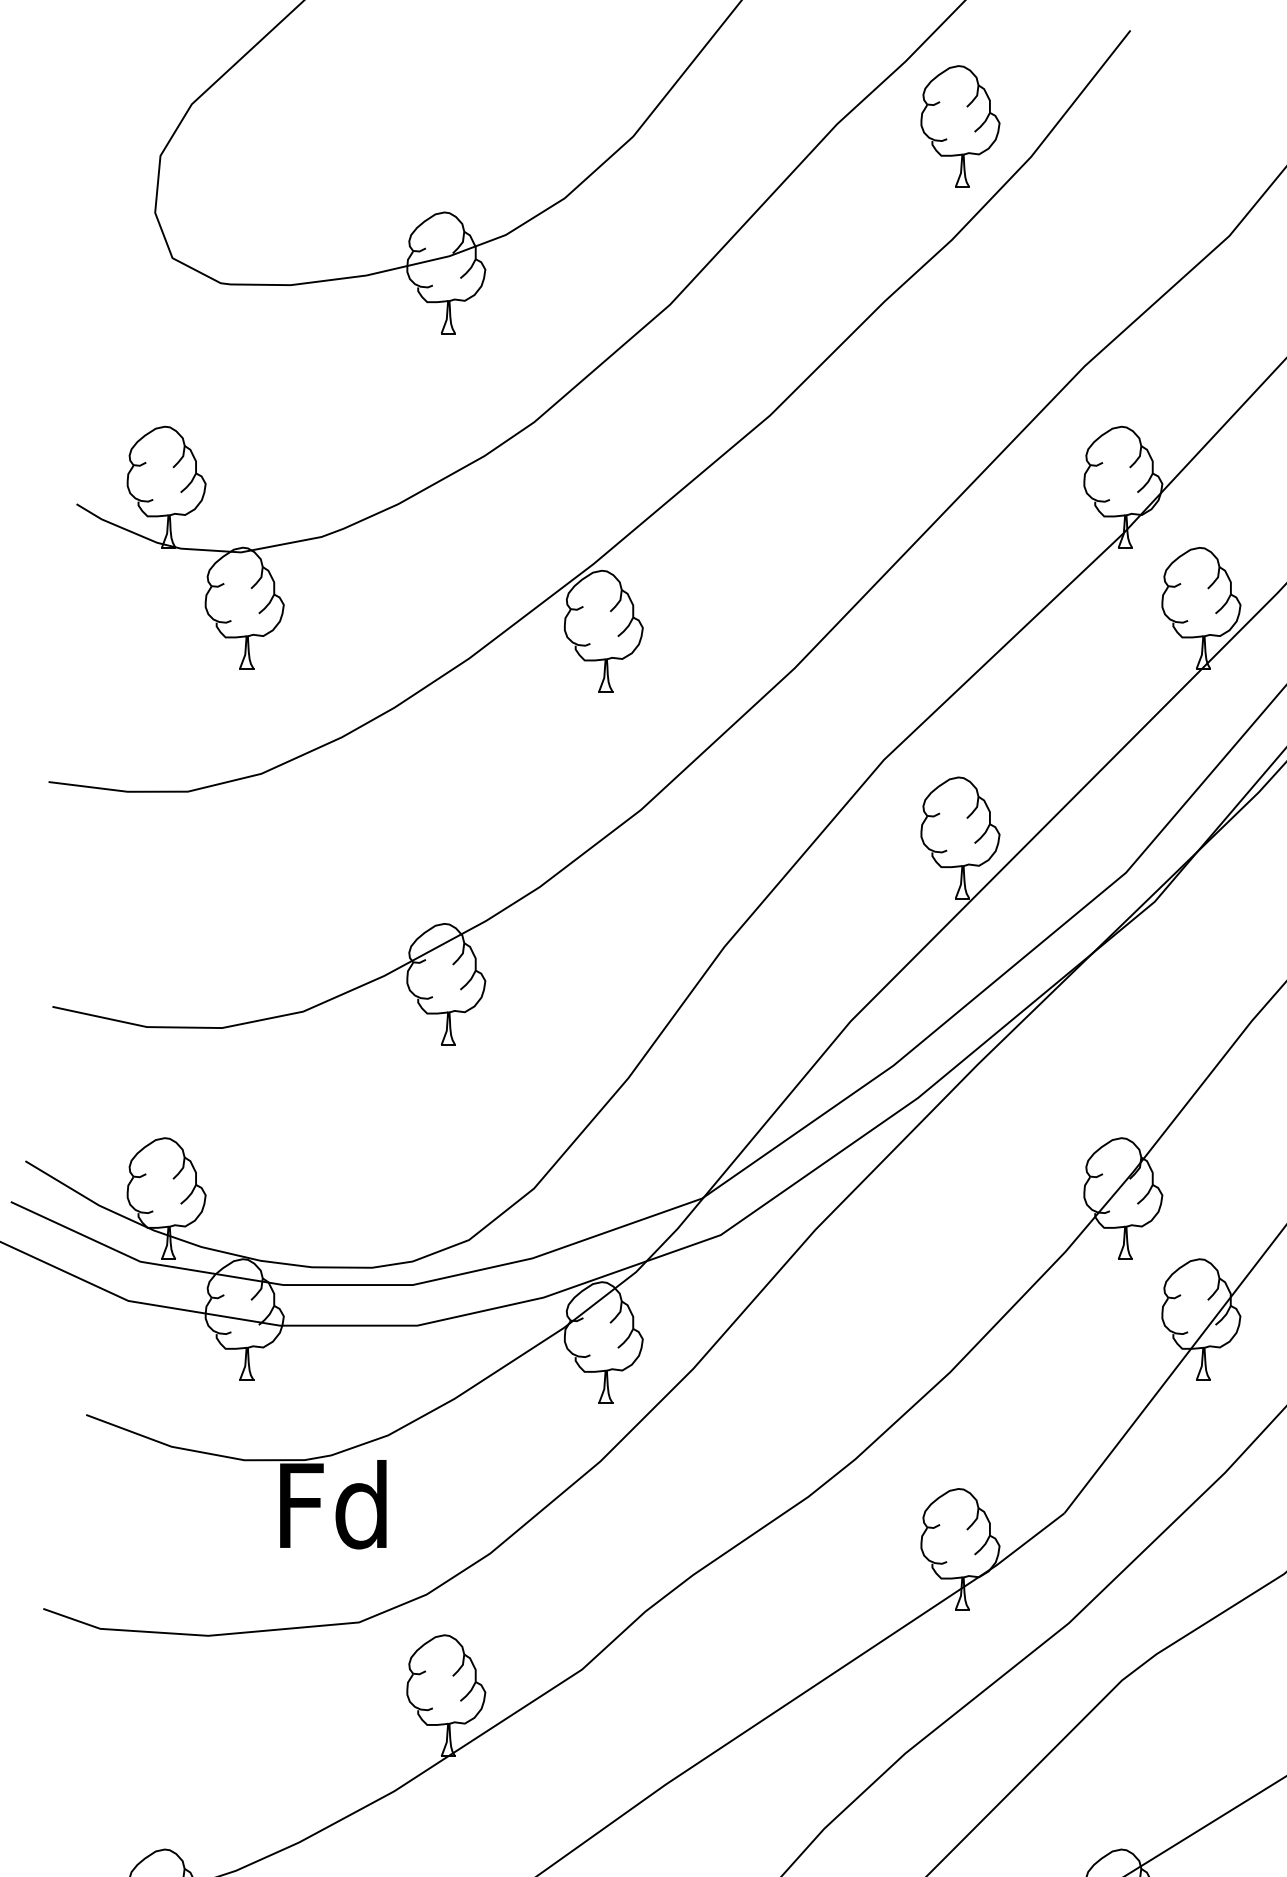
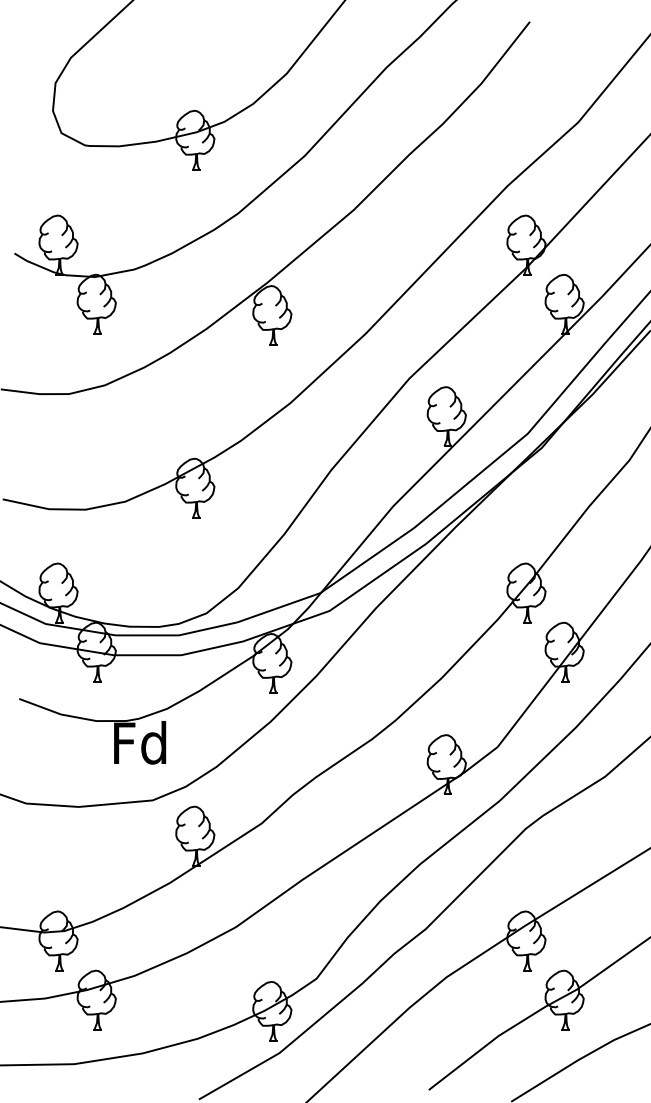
part: (959, 125) -> (446, 68), removed

